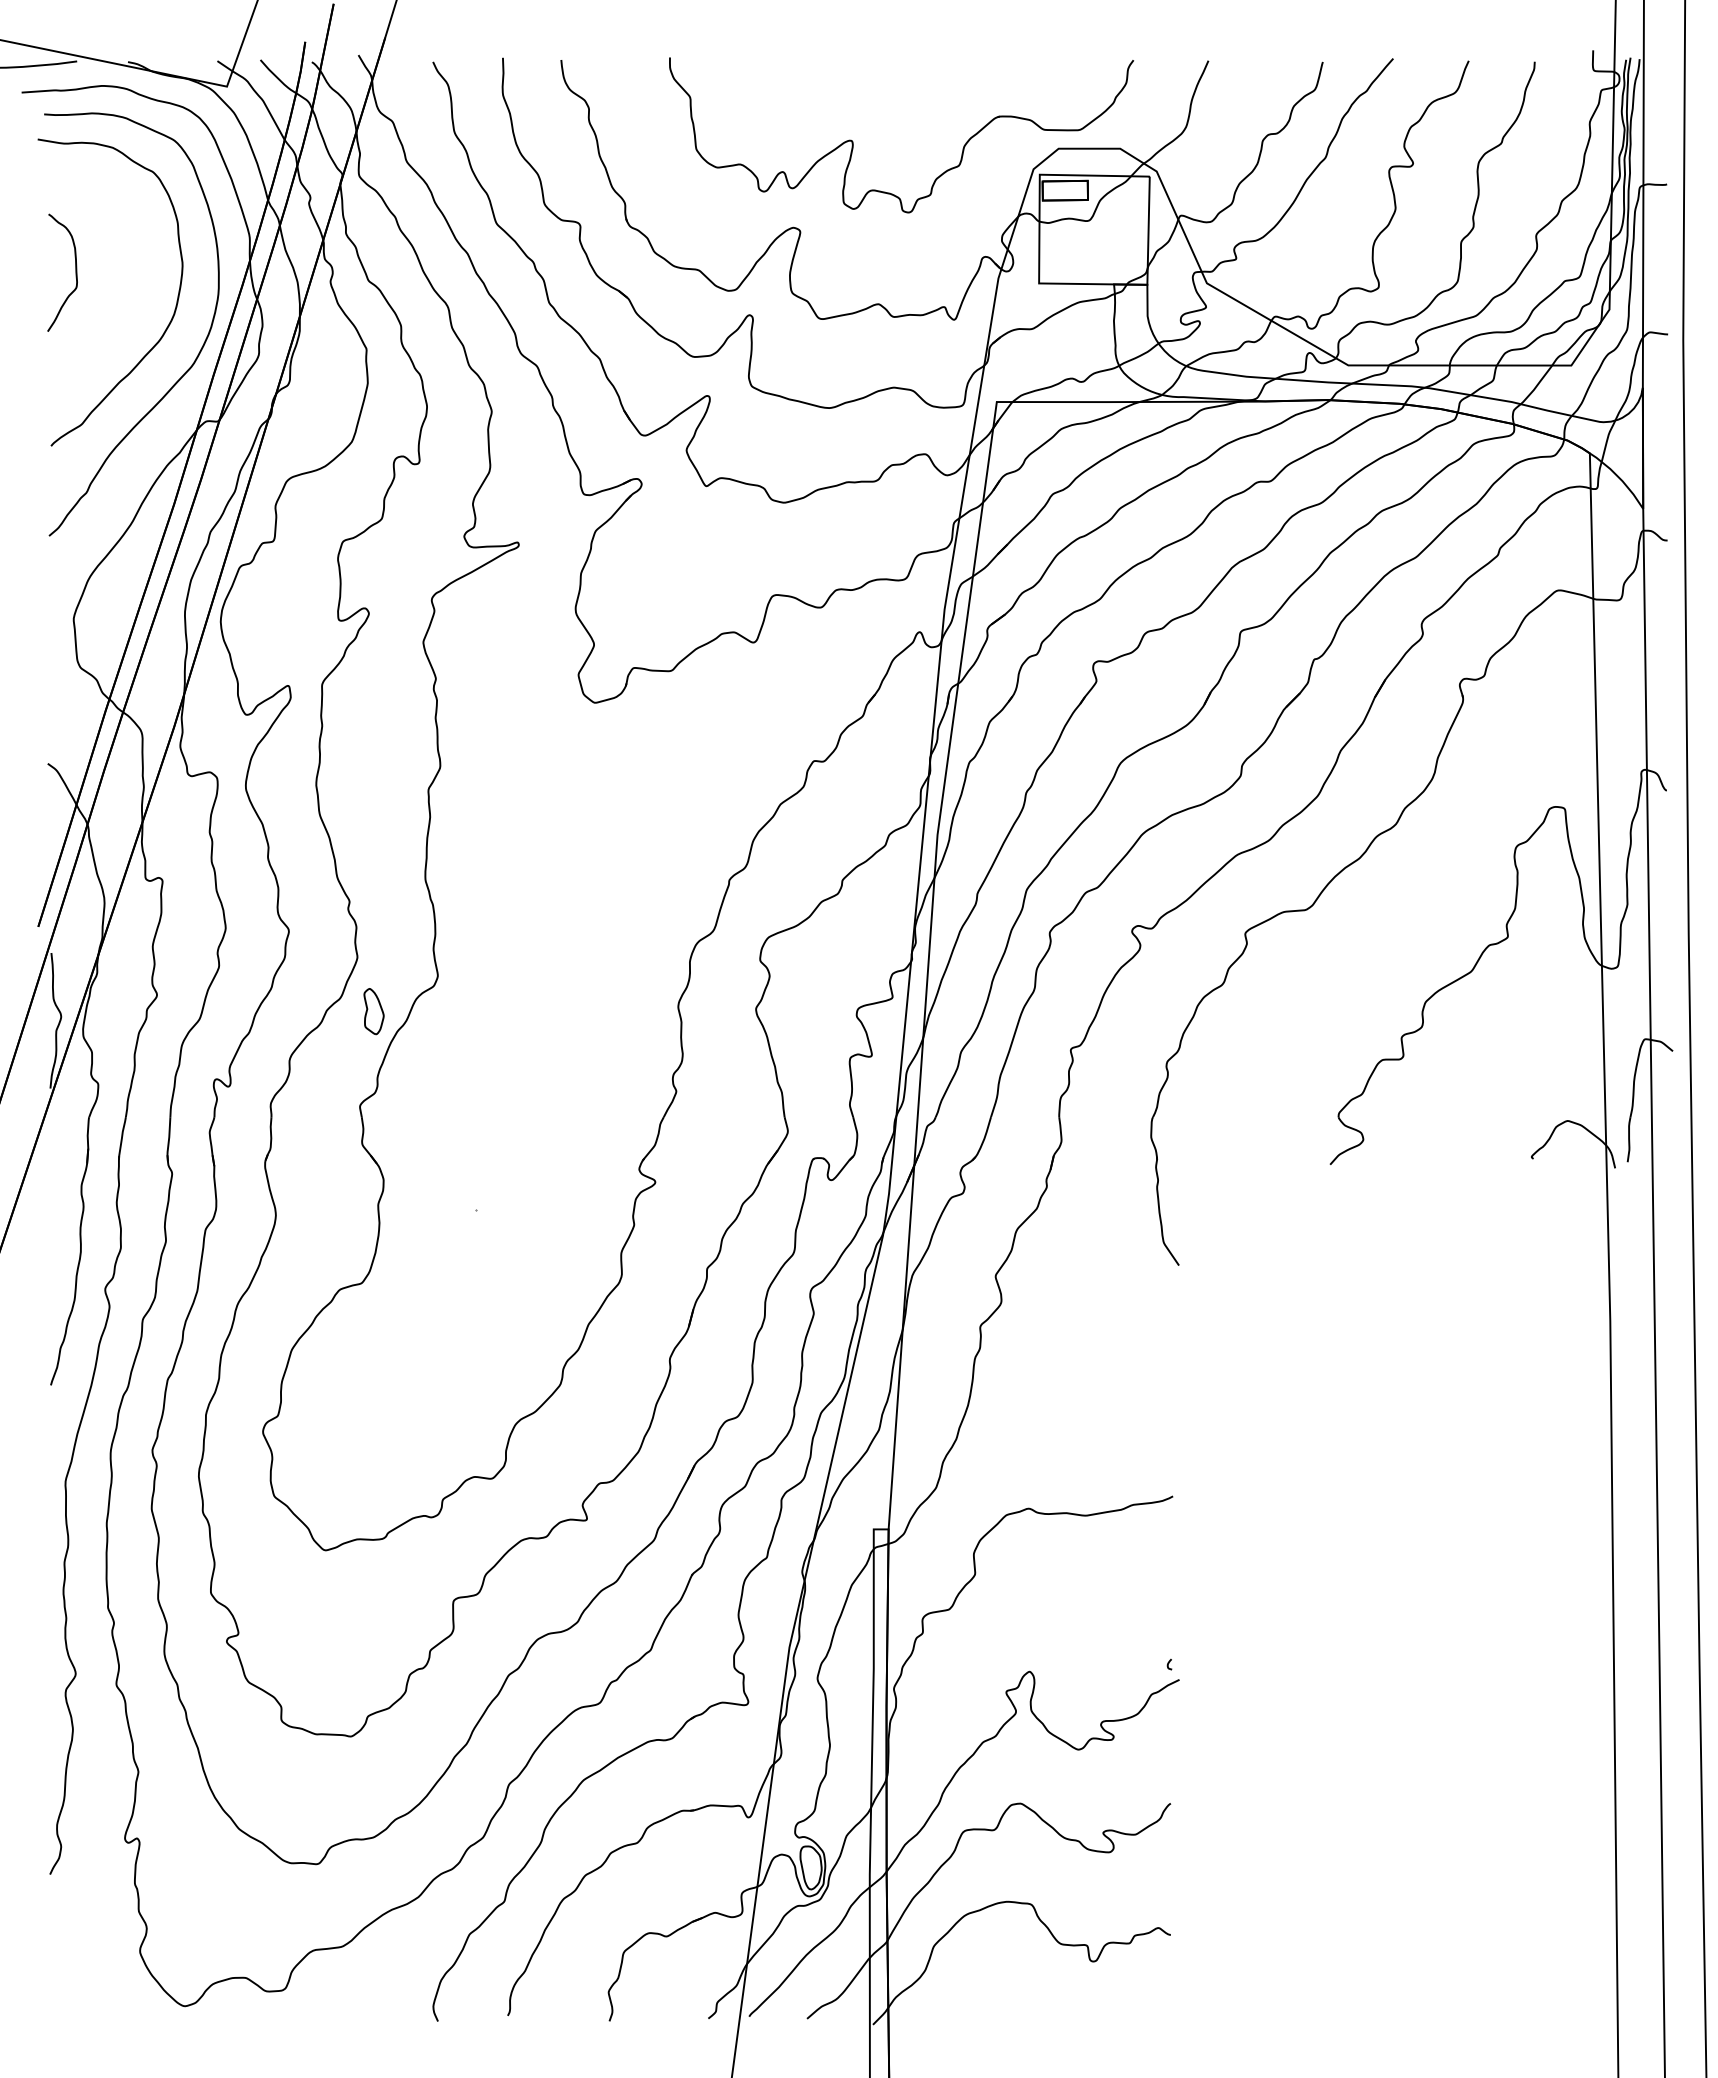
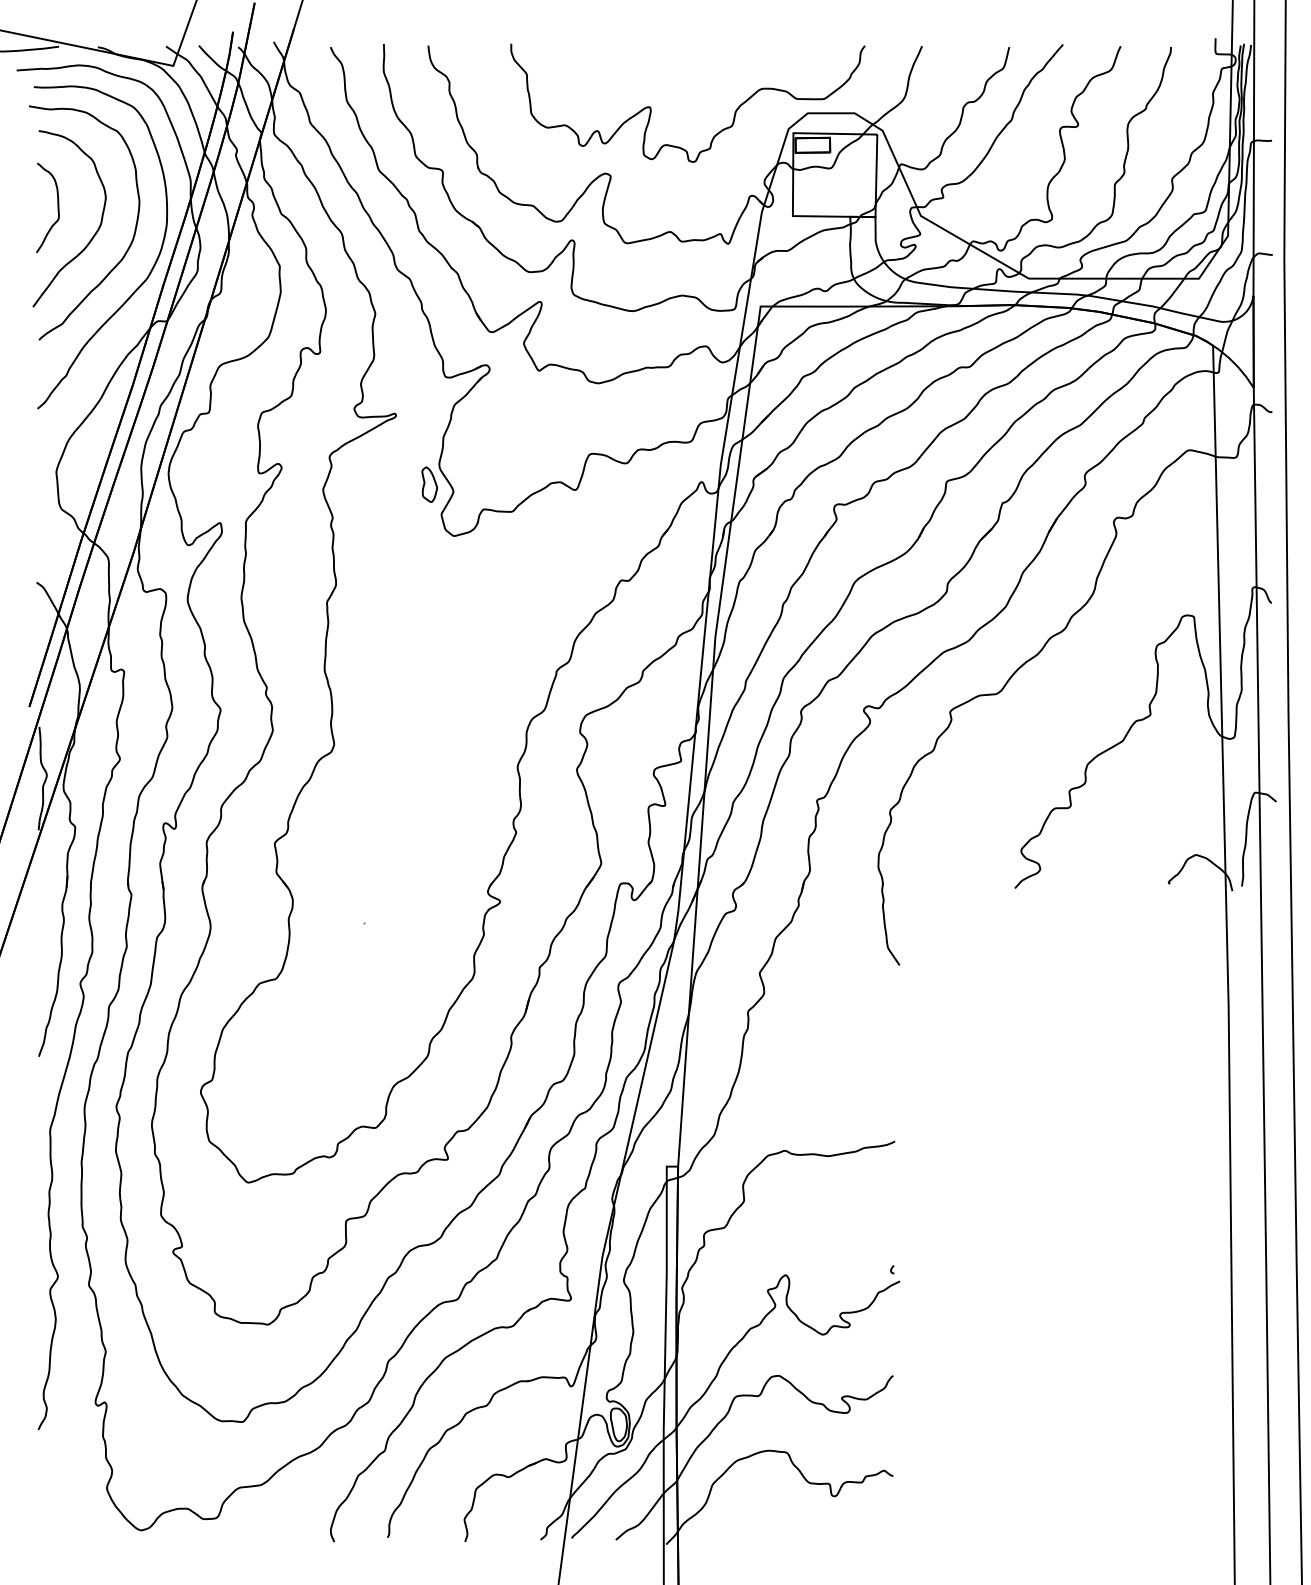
curve: (122, 308) -> (93, 235), added
part: (373, 1011) -> (429, 484), moved

